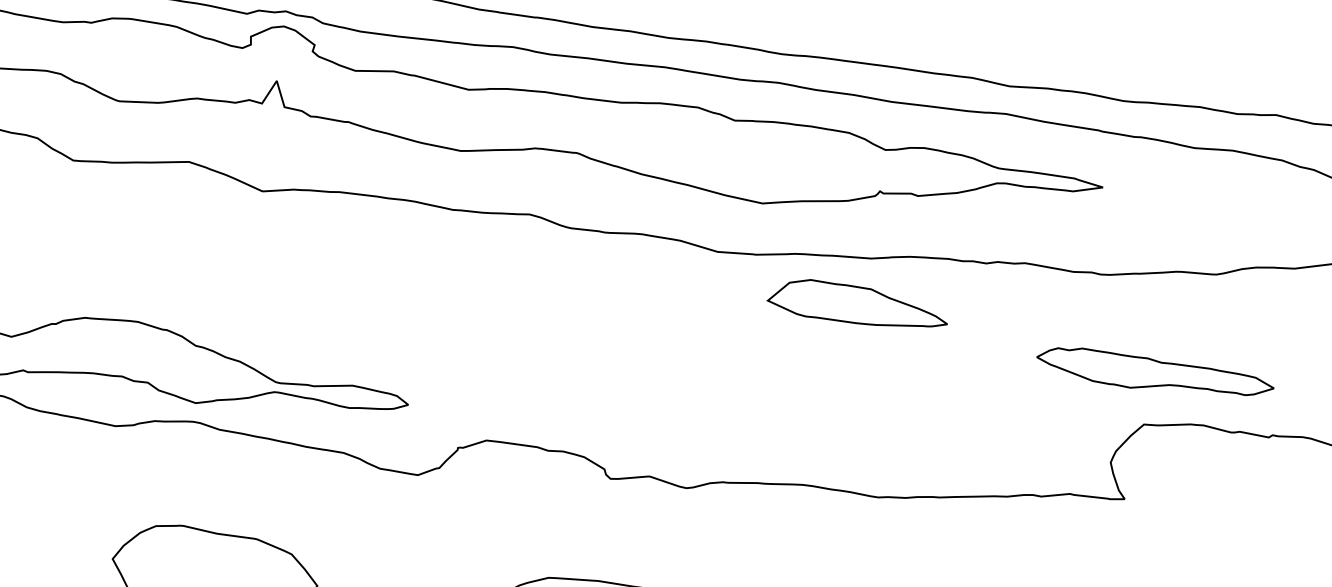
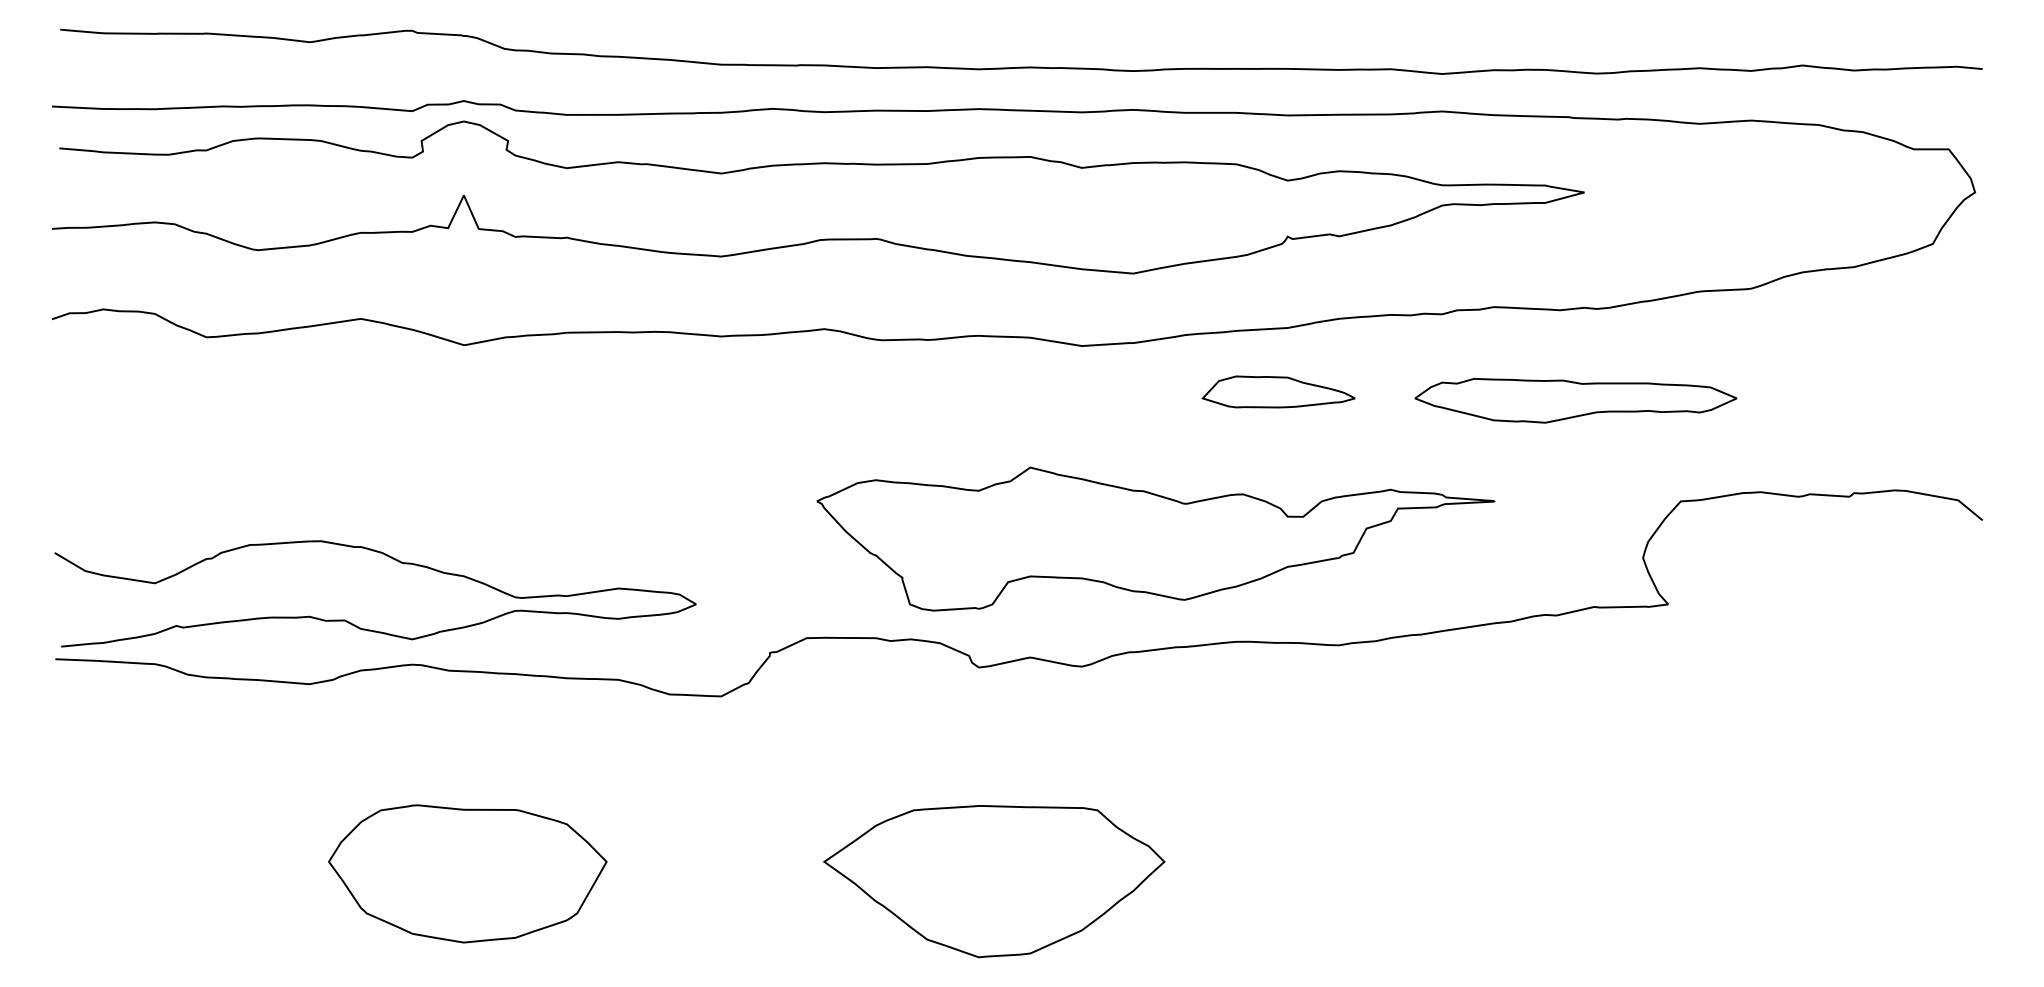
part: (858, 304) -> (1278, 391), size x0.62
part: (1154, 374) -> (1575, 400), moved
part: (753, 400) -> (1155, 538), added

